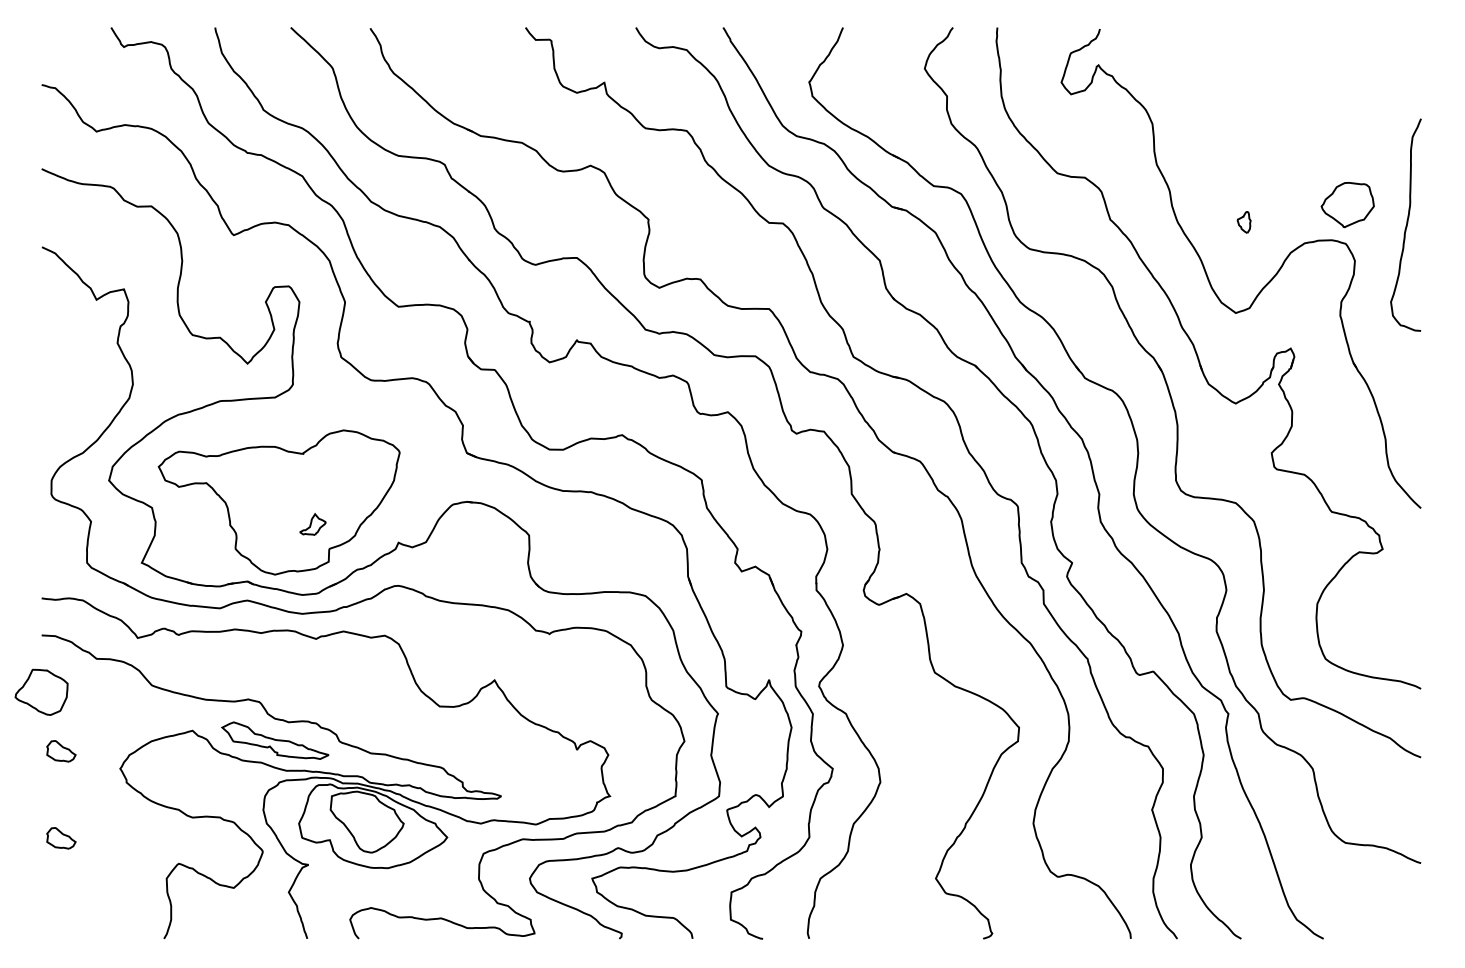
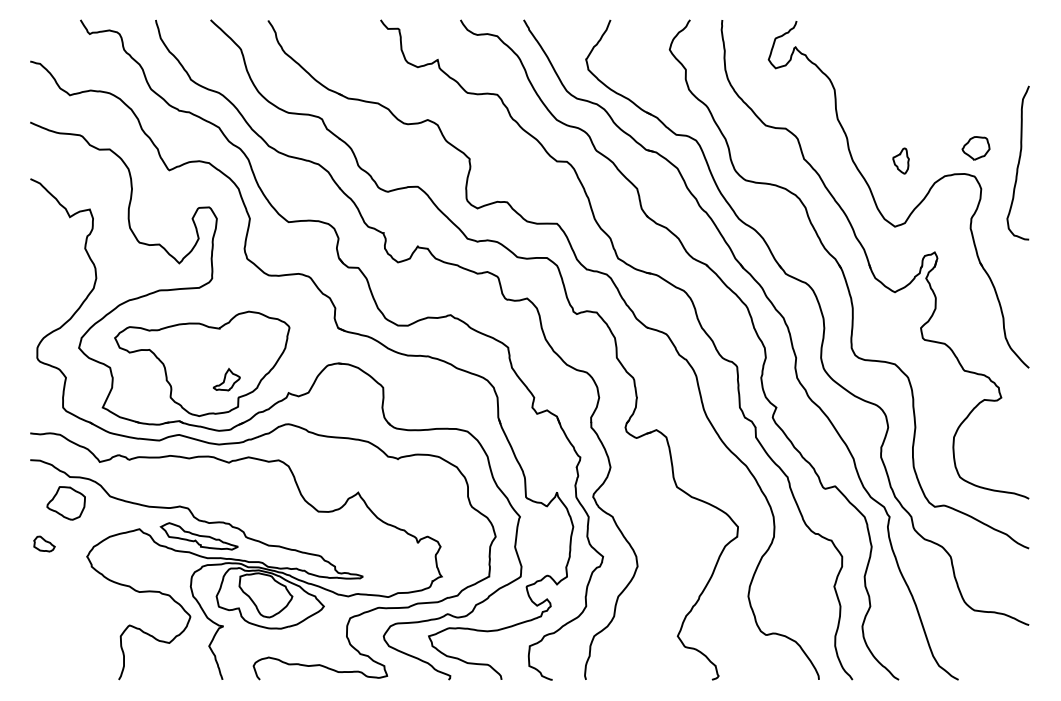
part: (1347, 205) -> (975, 148), size x0.71
part: (1243, 221) -> (900, 160), size x1.67
part: (312, 524) -> (226, 379), size x1.43
part: (40, 692) -> (65, 503), moved
part: (61, 837) -> (44, 606), removed

